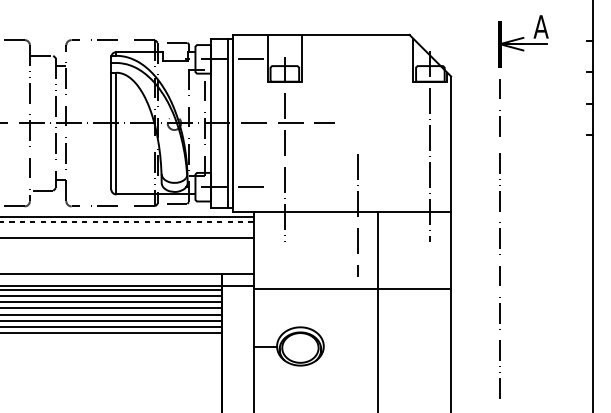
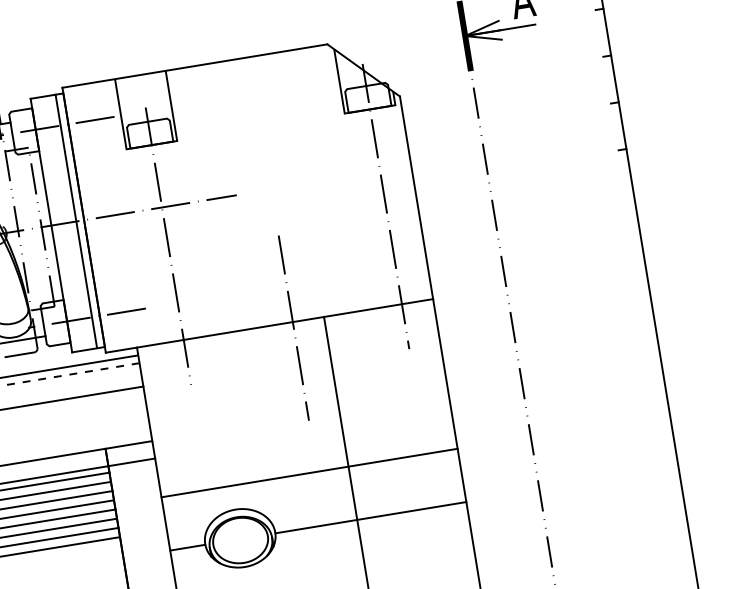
line: (352, 289) -> (309, 473), moved
line: (387, 346) -> (370, 516), added

